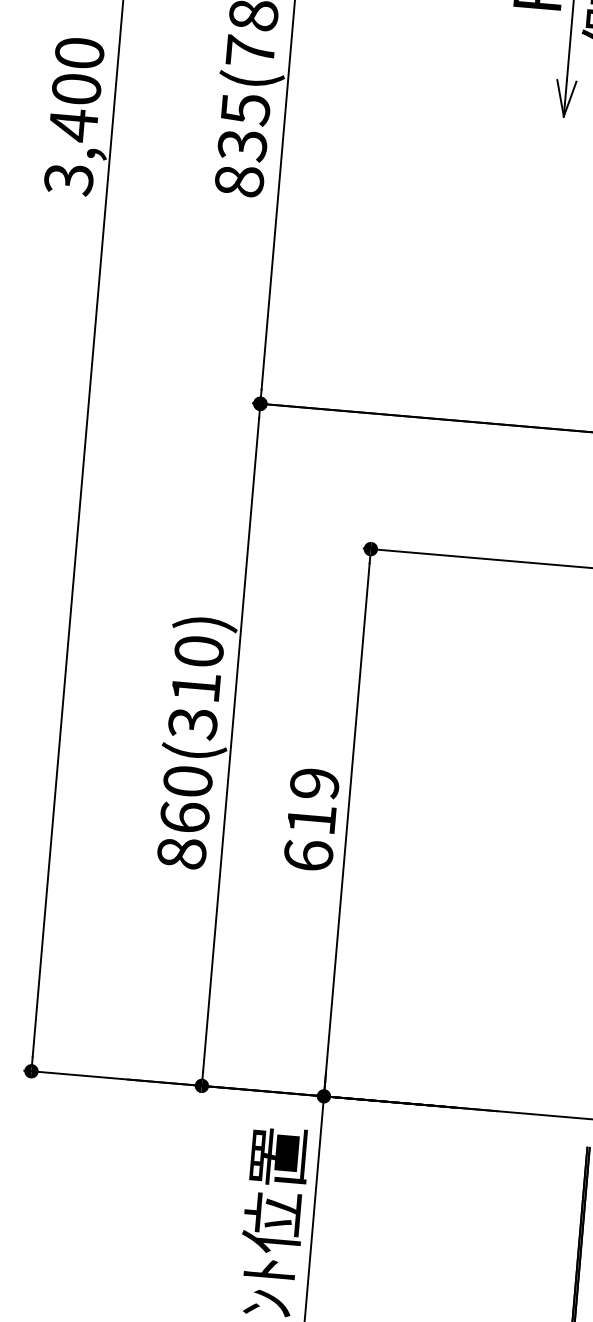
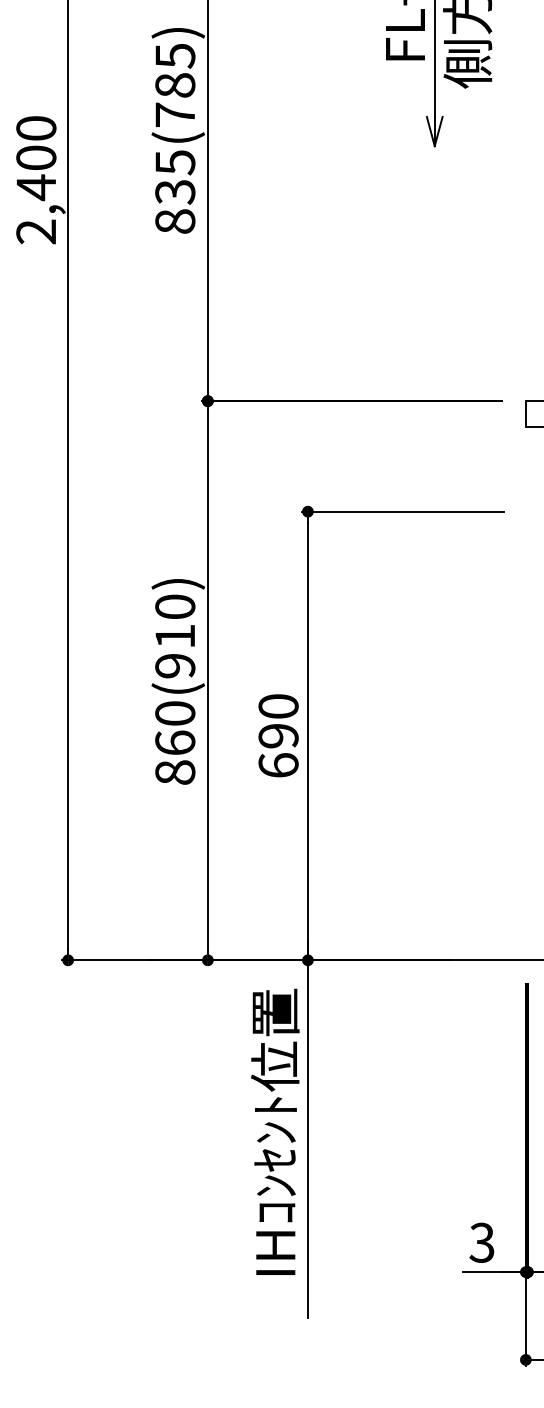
text: (69, 178) -> (36, 231), 3,400 -> 2,400
text: (193, 724) -> (175, 666), 860(310) -> 860(910)
text: (313, 801) -> (278, 721), 619 -> 690

